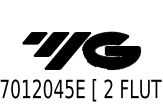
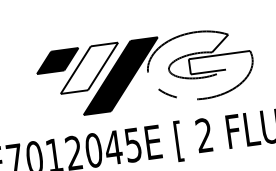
fill: (51, 44) -> (89, 68), removed
fill: (111, 50) -> (200, 64), removed

